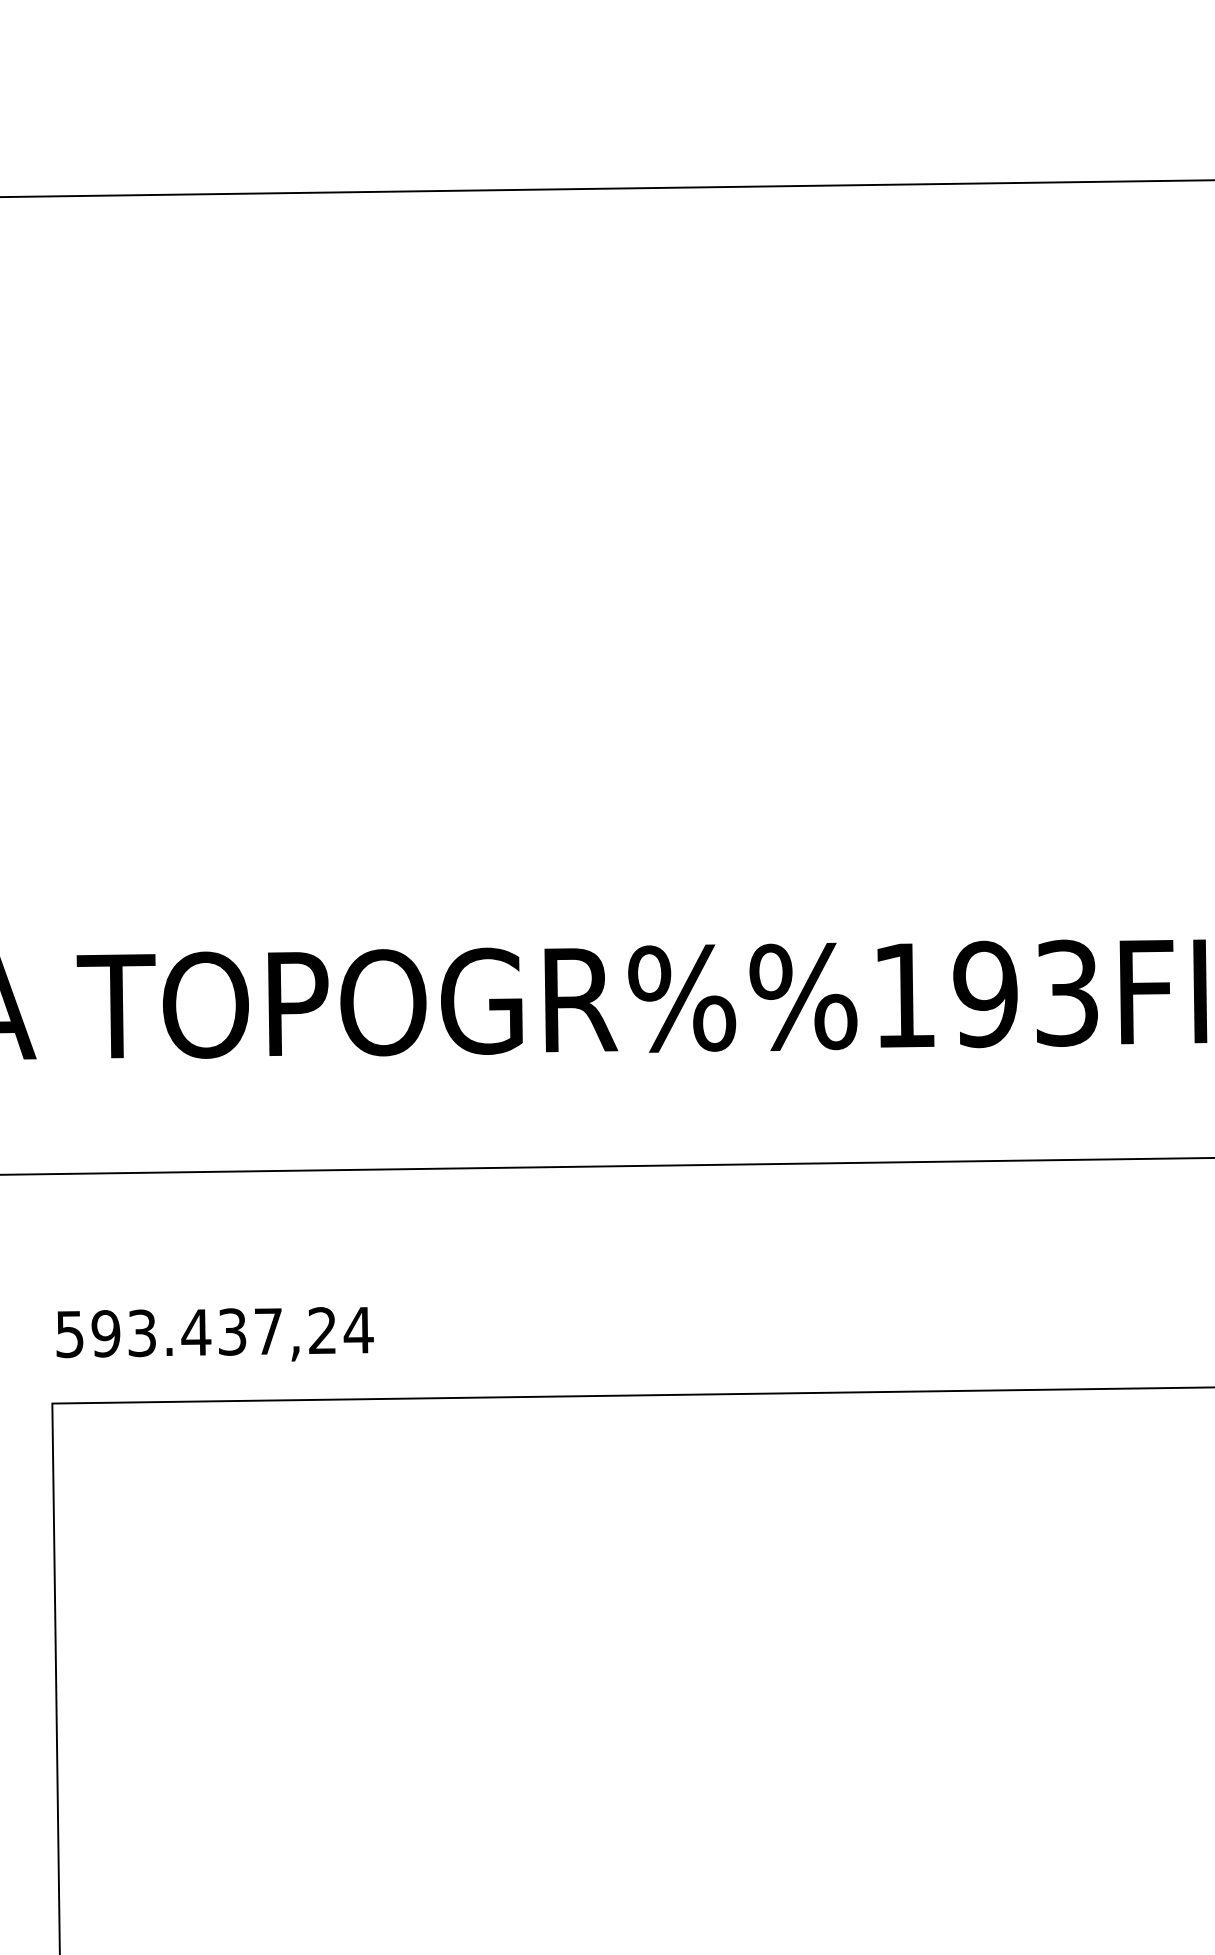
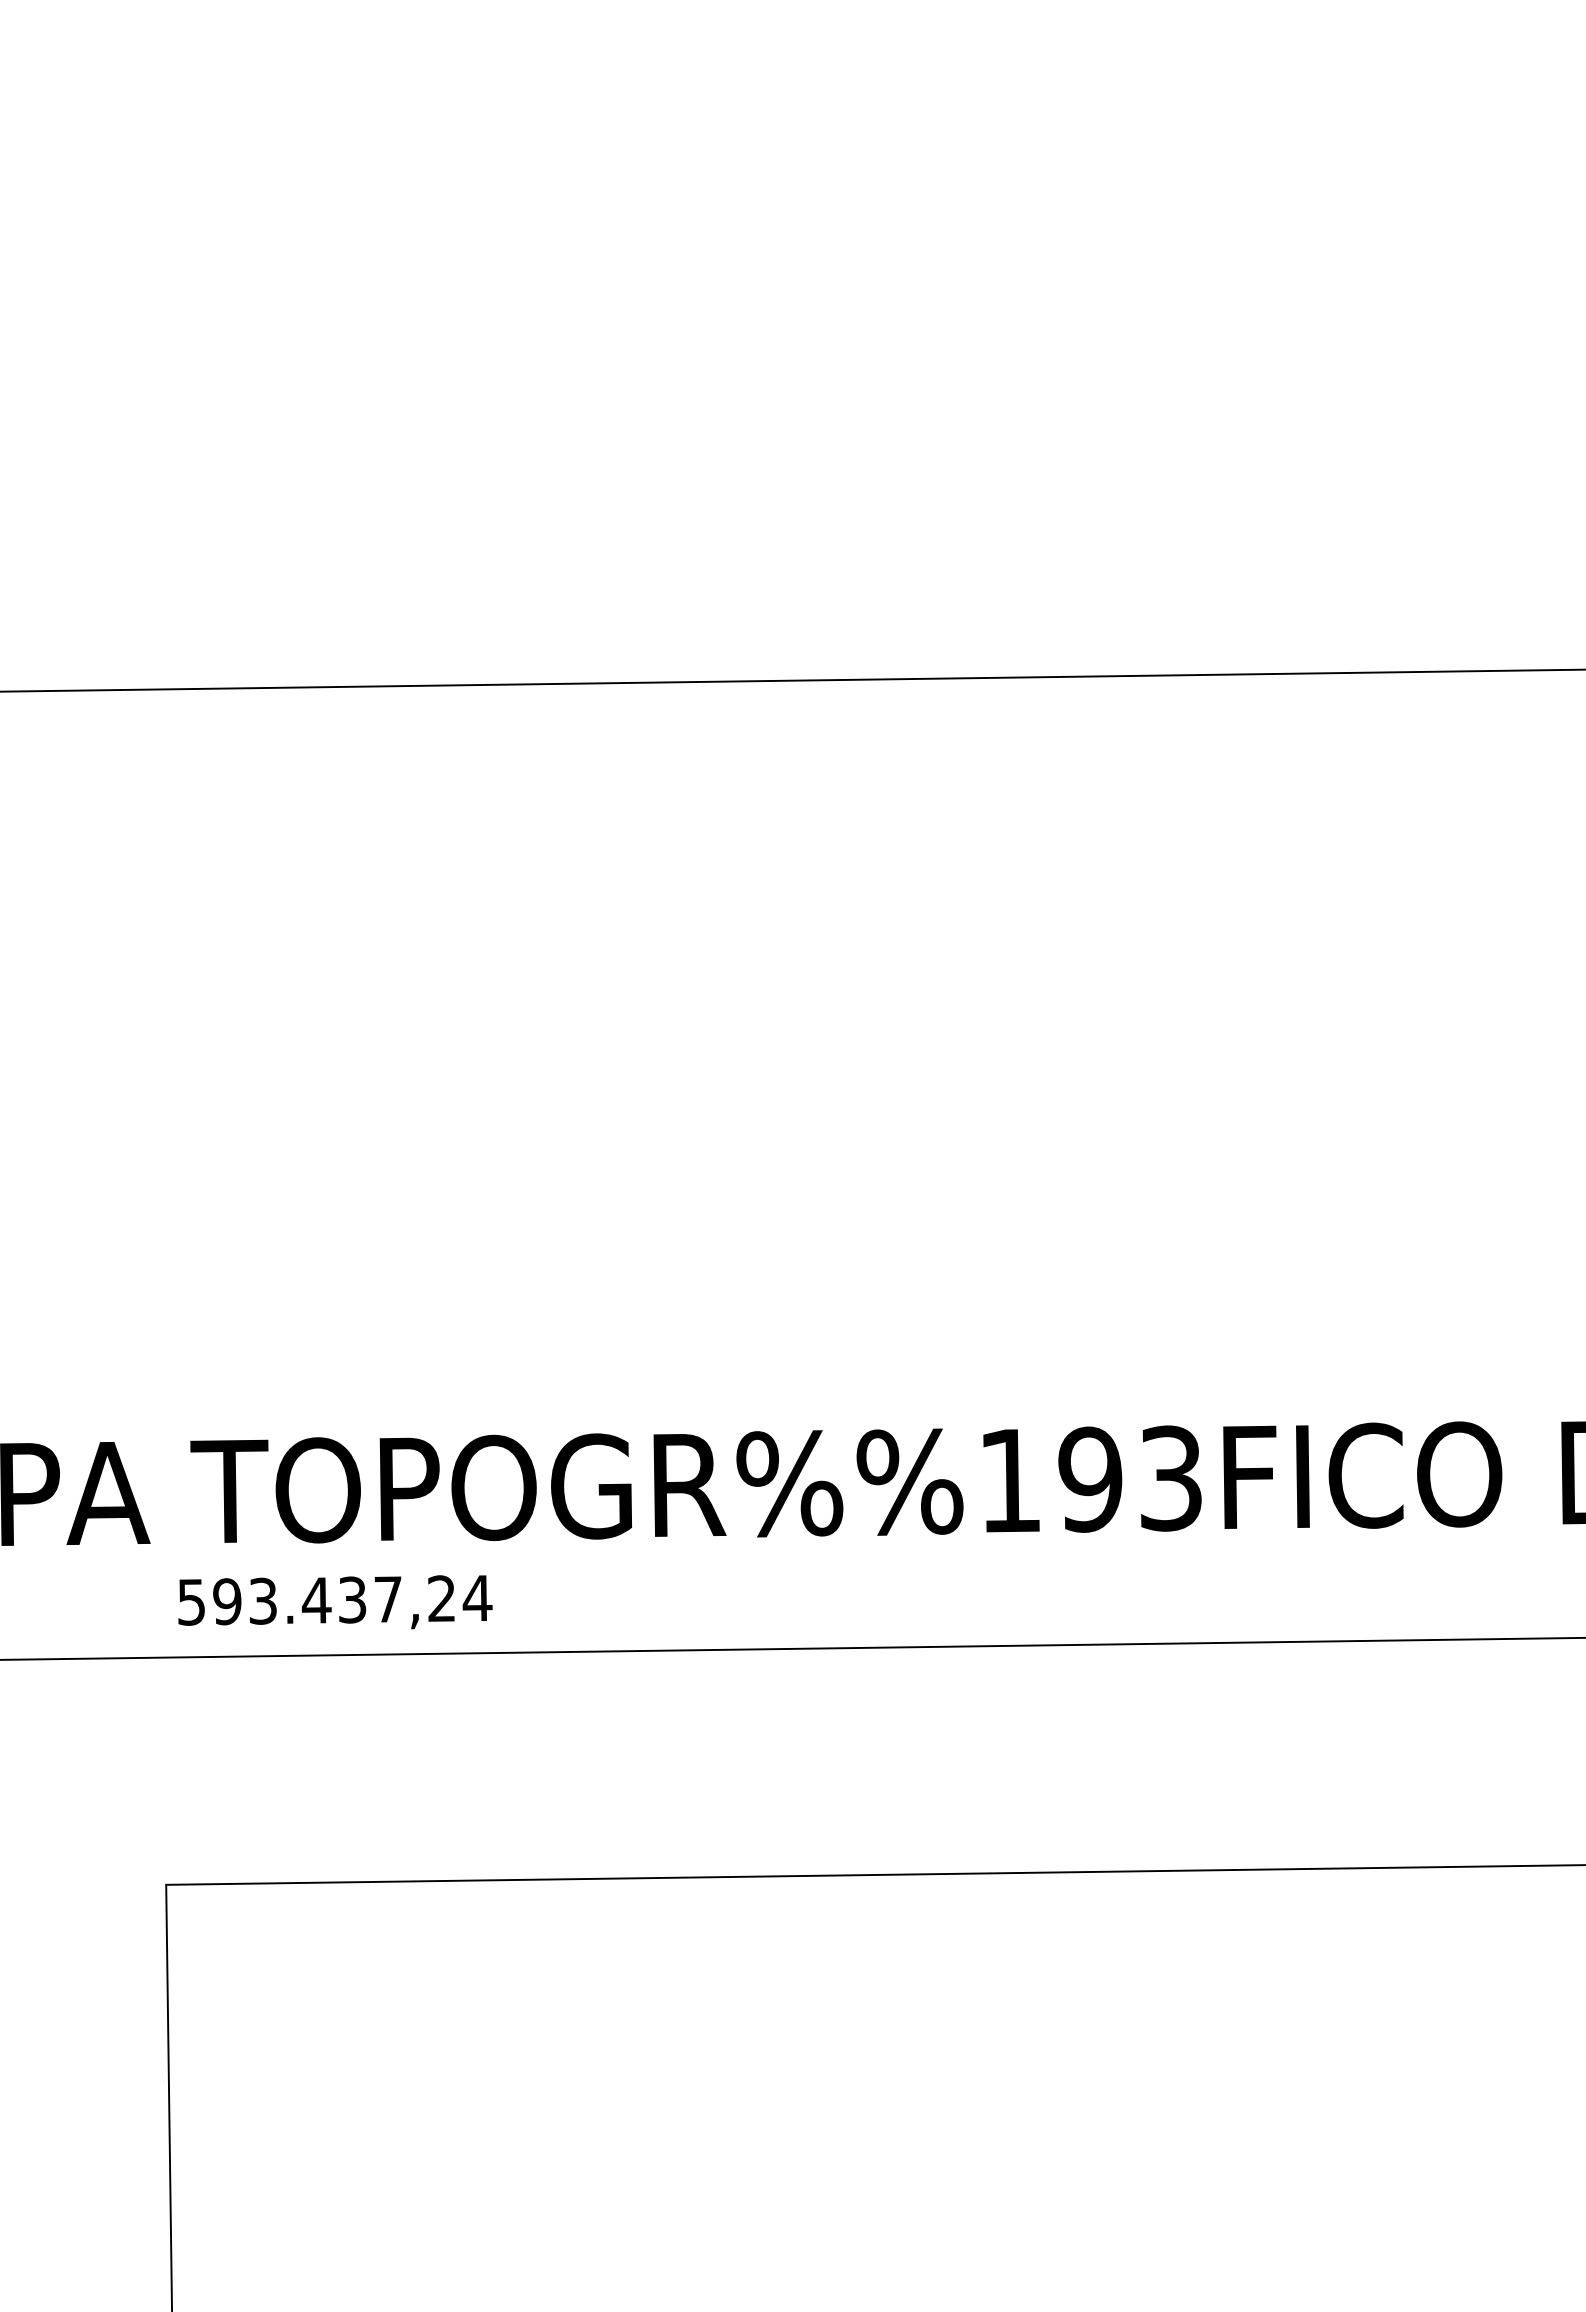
text: (215, 1334) -> (335, 1602), moved

